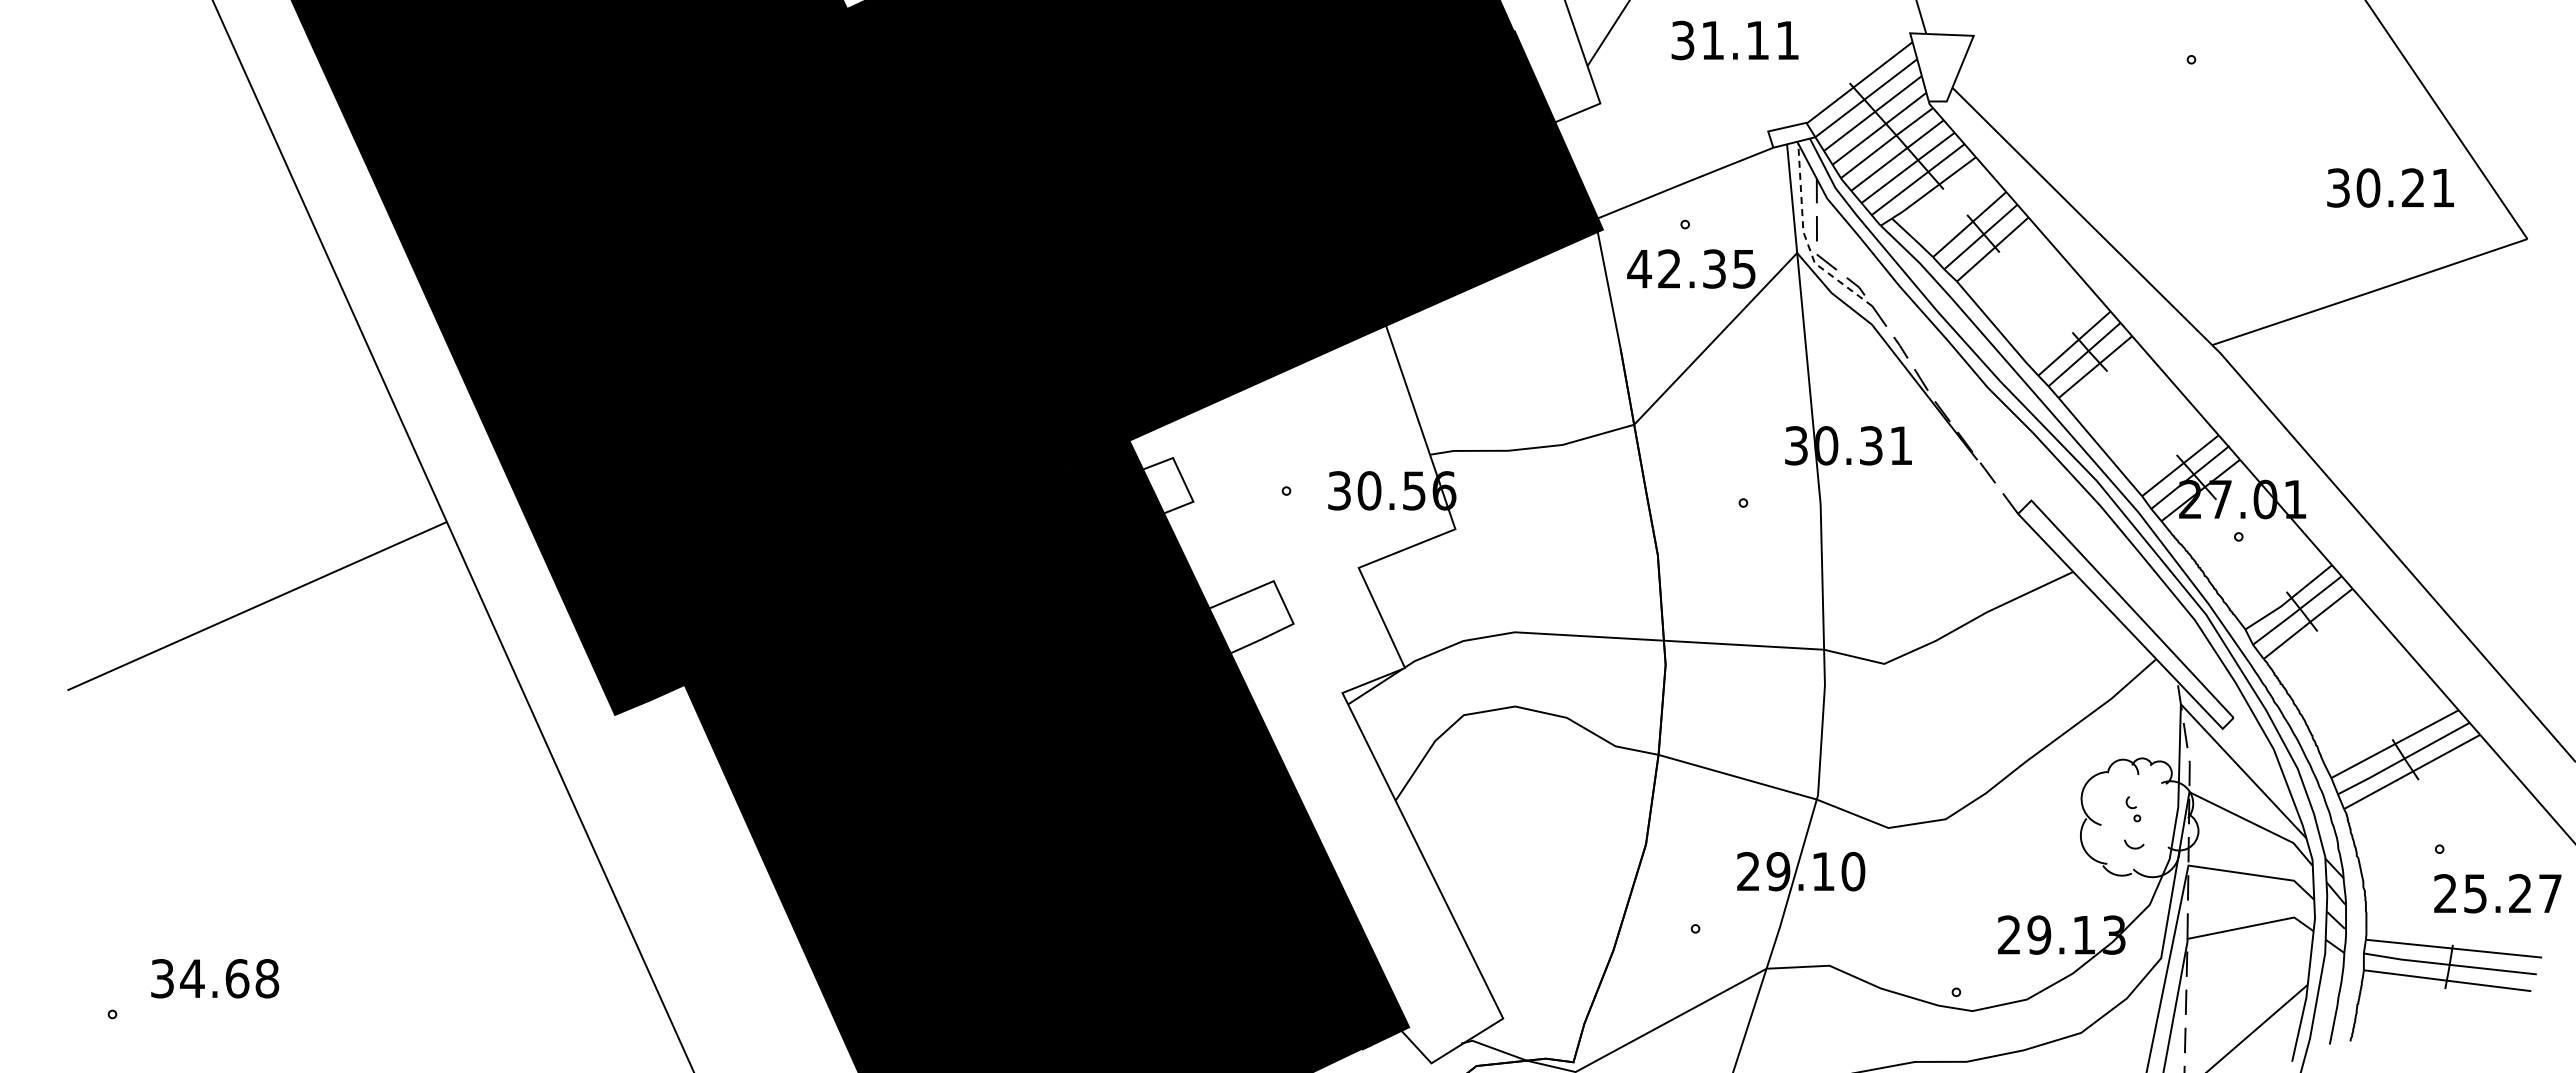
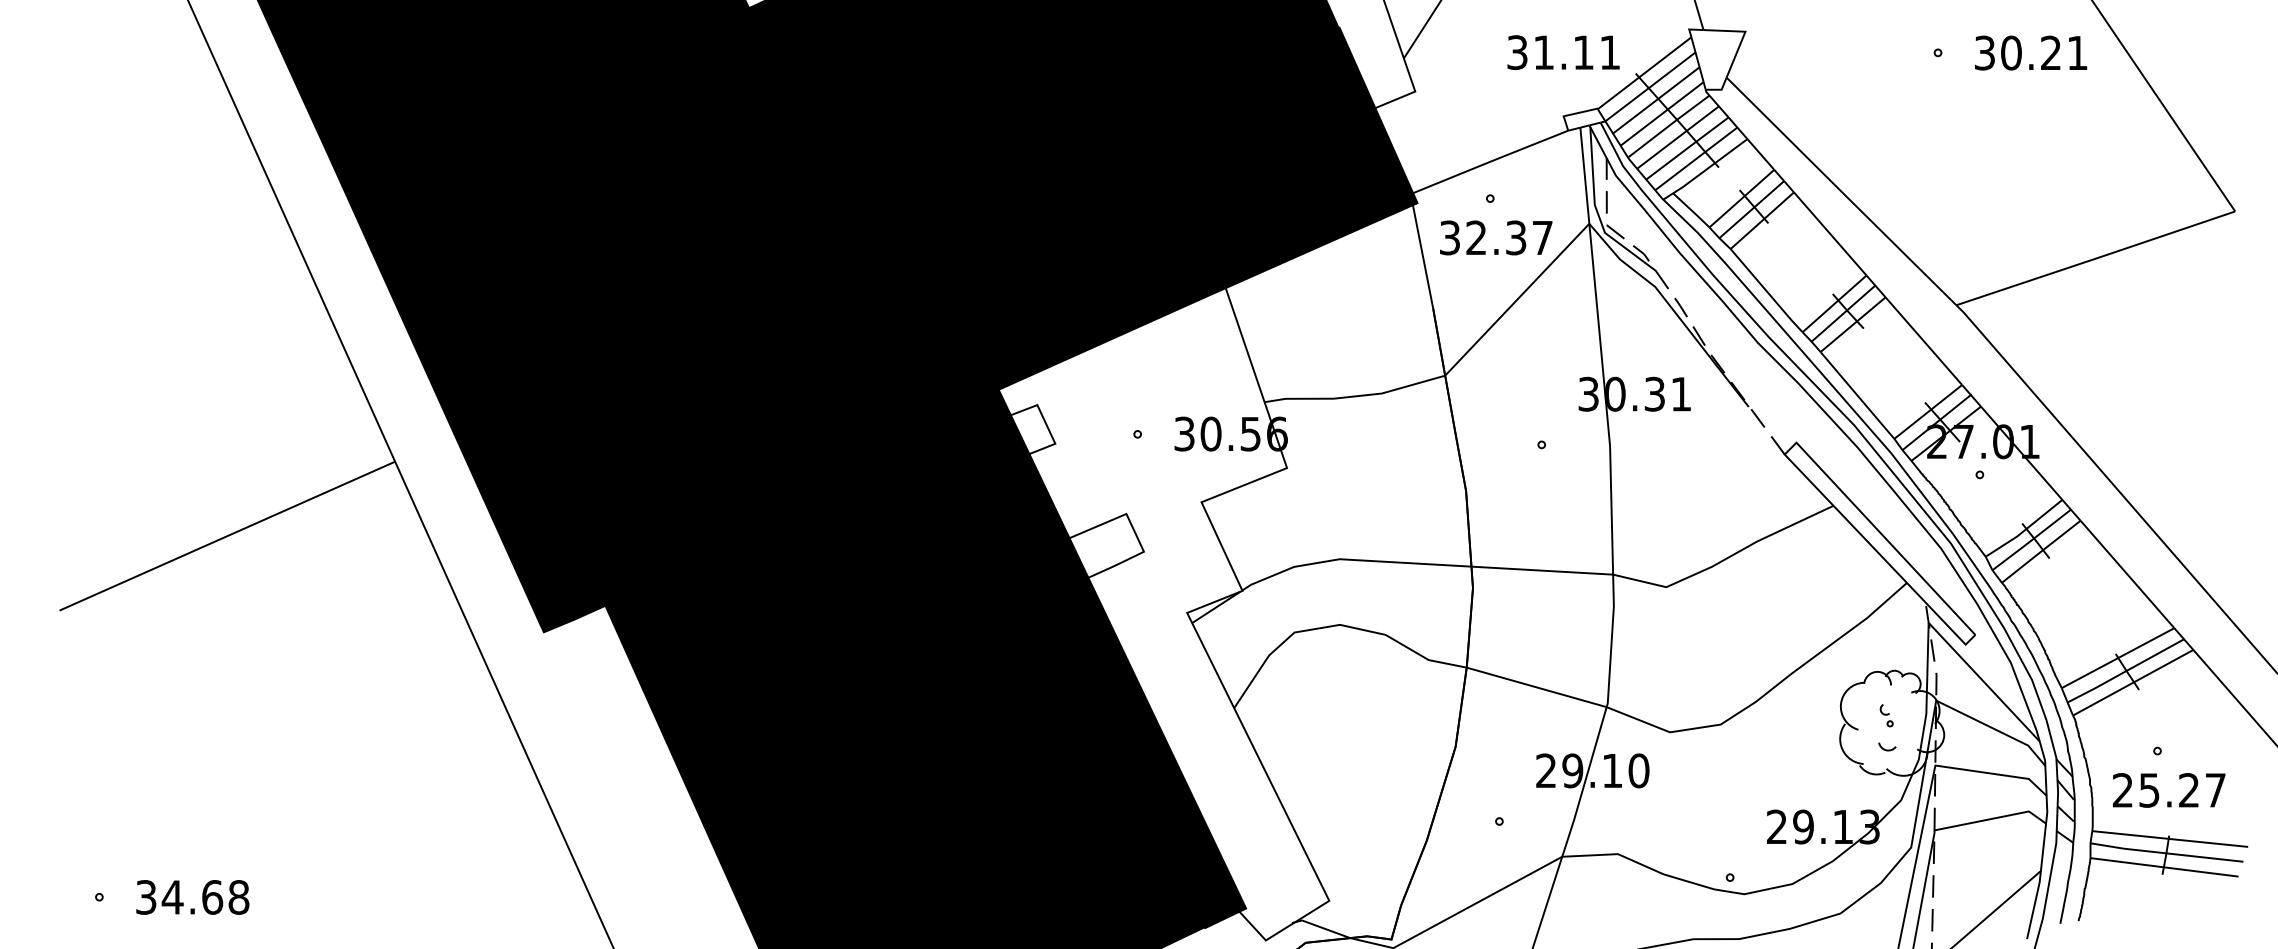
text: (1734, 40) -> (1563, 52), moved
text: (2390, 187) -> (2030, 52), moved
line: (1806, 239) -> (1597, 211), dashed -> solid
text: (1691, 268) -> (1495, 237), 42.35 -> 32.37
text: (2497, 893) -> (2168, 790), moved
text: (215, 978) -> (193, 897), moved

